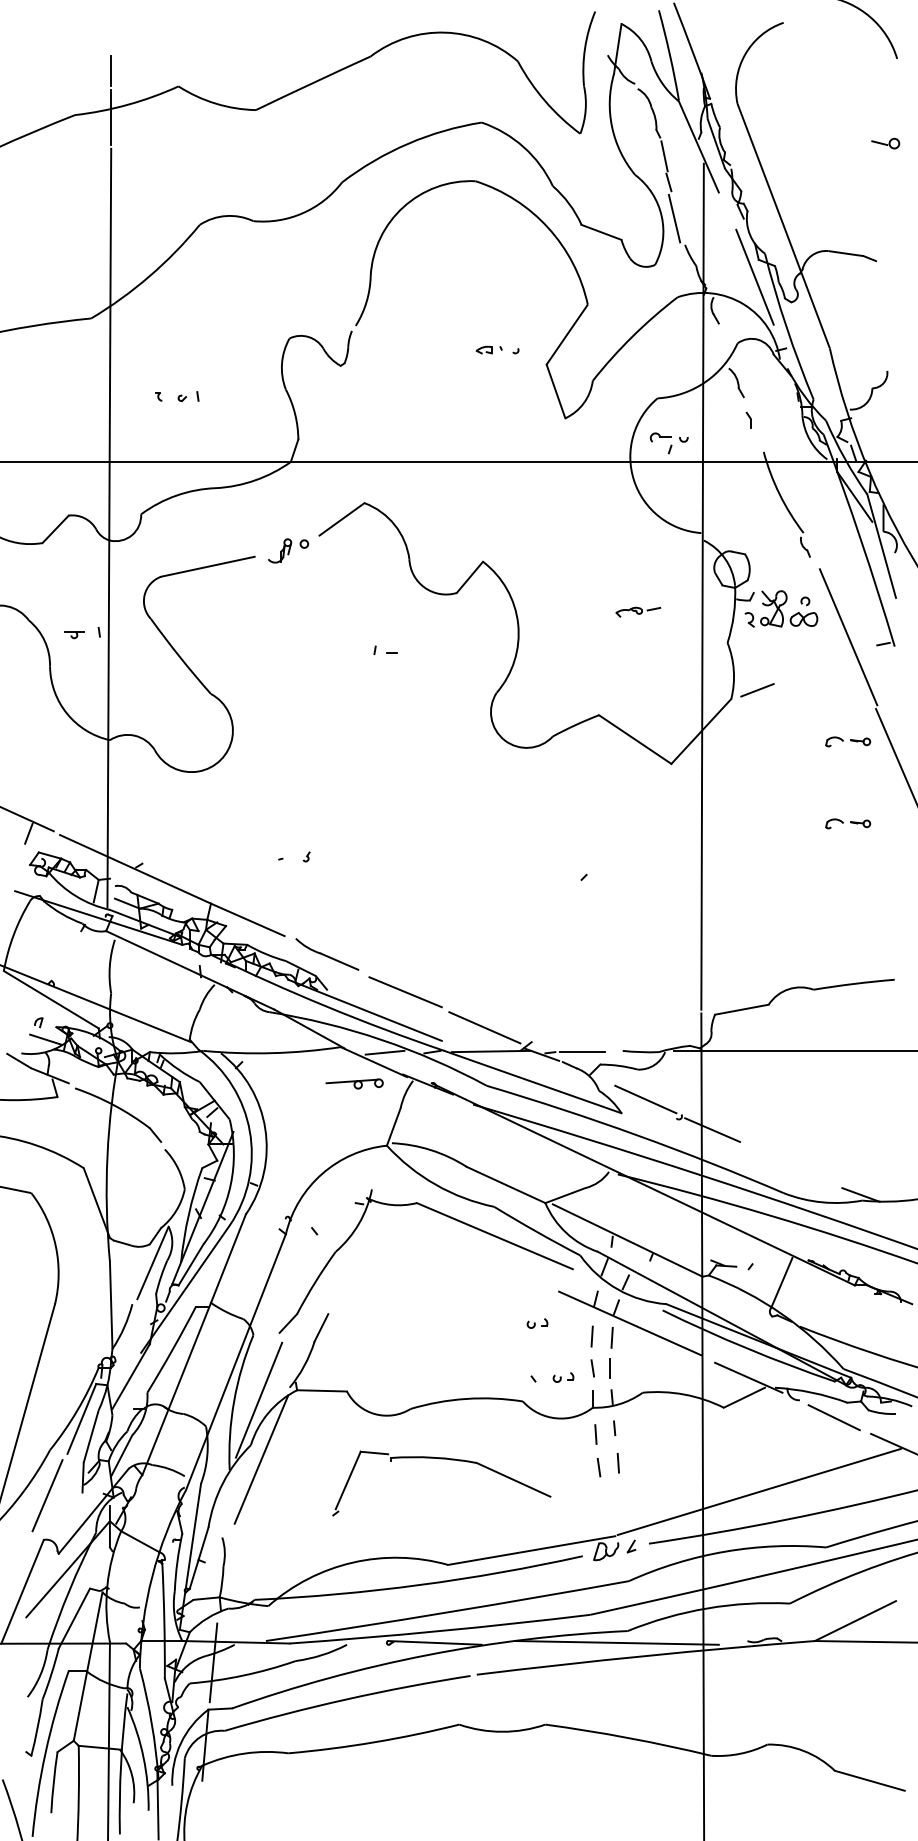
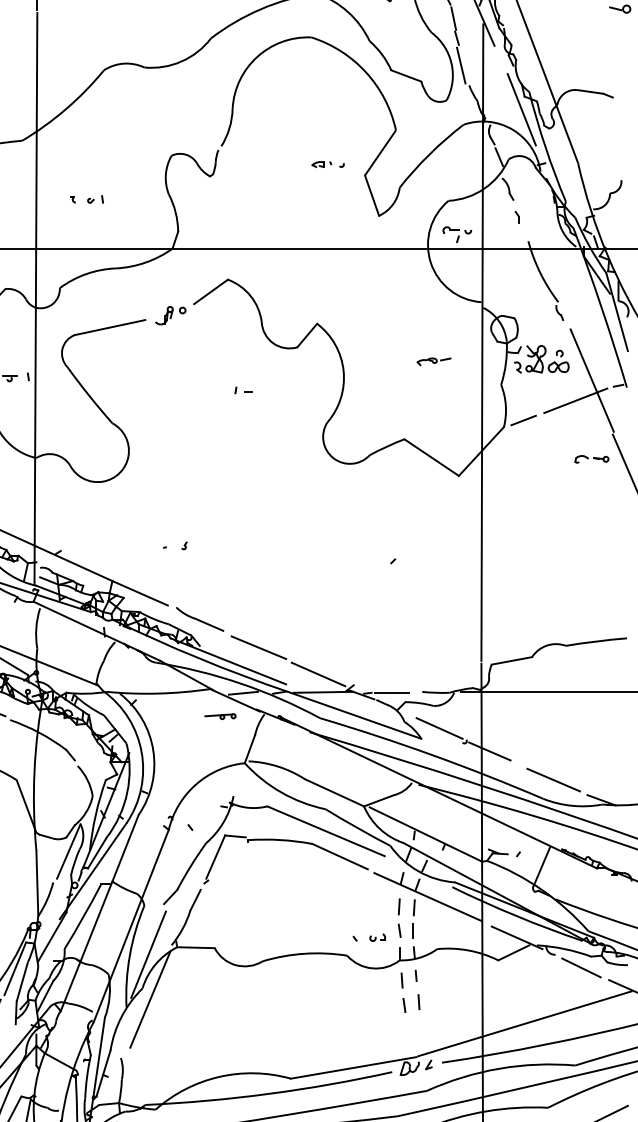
line: (725, 340) -> (499, 157), added
line: (826, 663) -> (575, 400), added
part: (848, 823) -> (592, 520), removed
part: (354, 1083) -> (220, 716), size x0.71
line: (797, 1168) -> (553, 780), added
part: (537, 1323) -> (358, 897), removed
part: (441, 1459) -> (285, 841), moved

